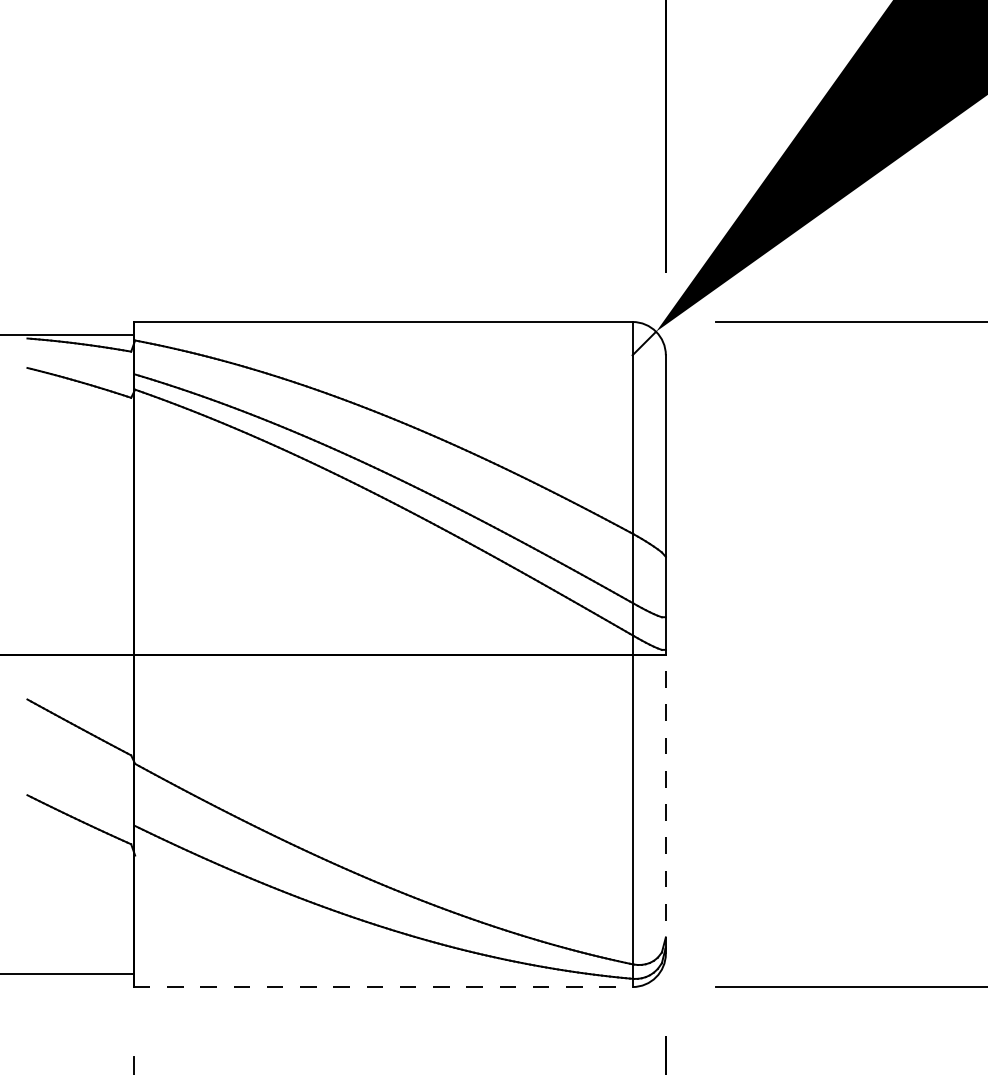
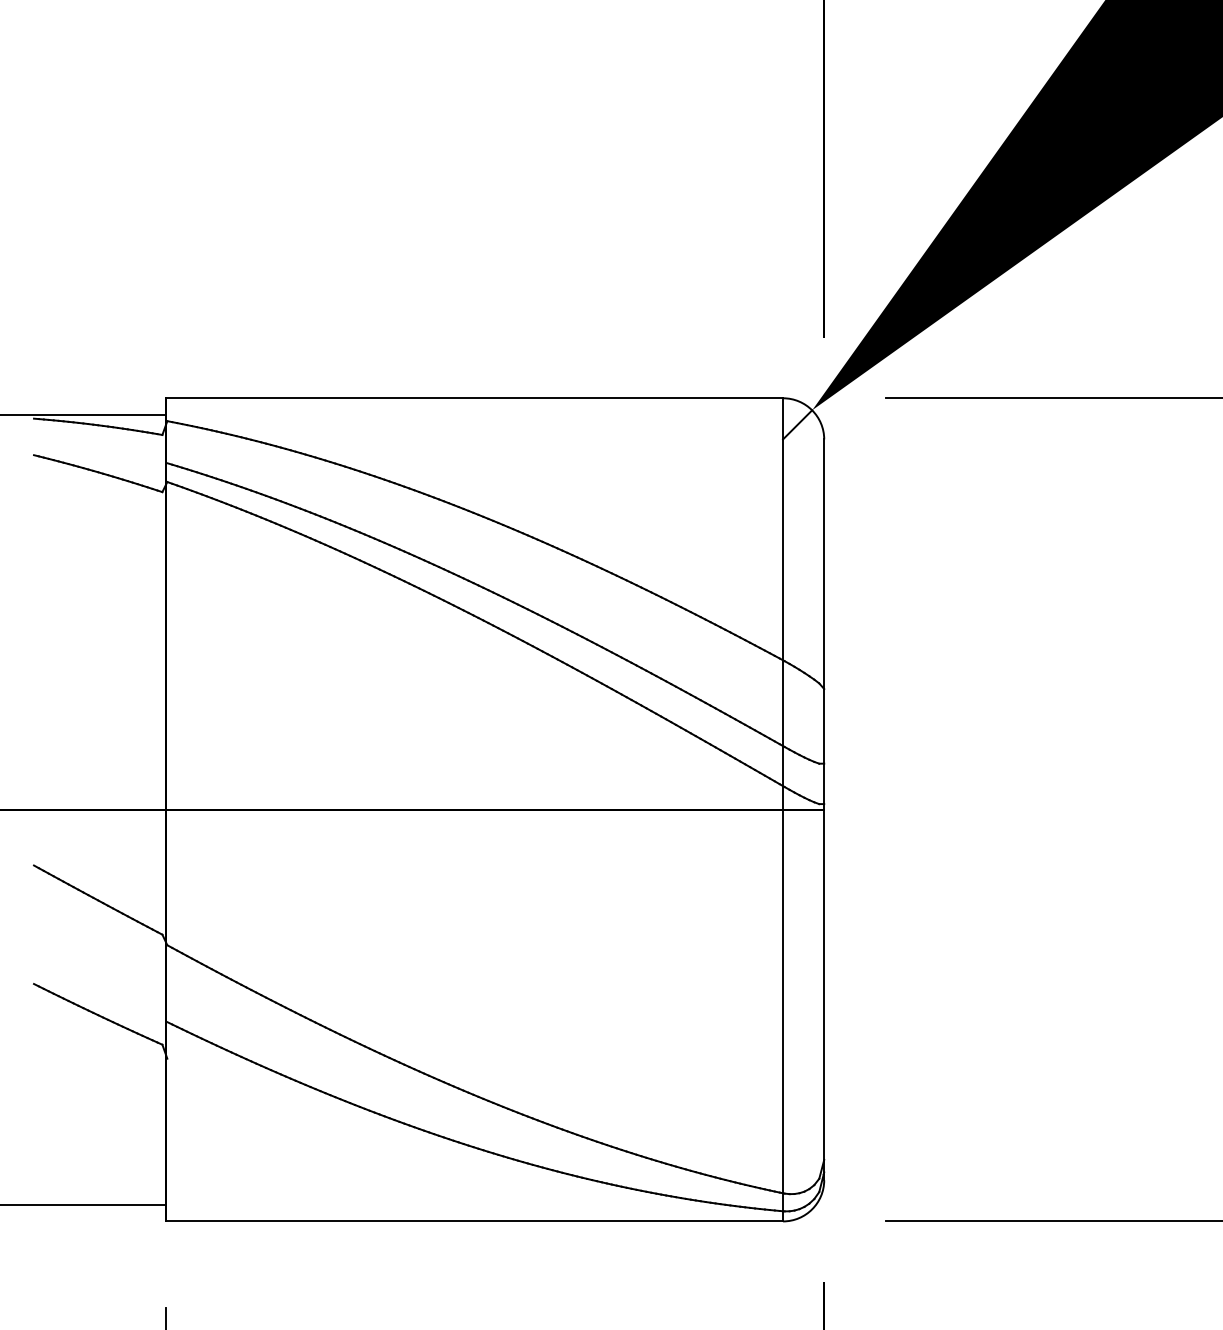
line: (666, 803) -> (824, 994), dashed -> solid
line: (383, 987) -> (474, 1221), dashed -> solid

